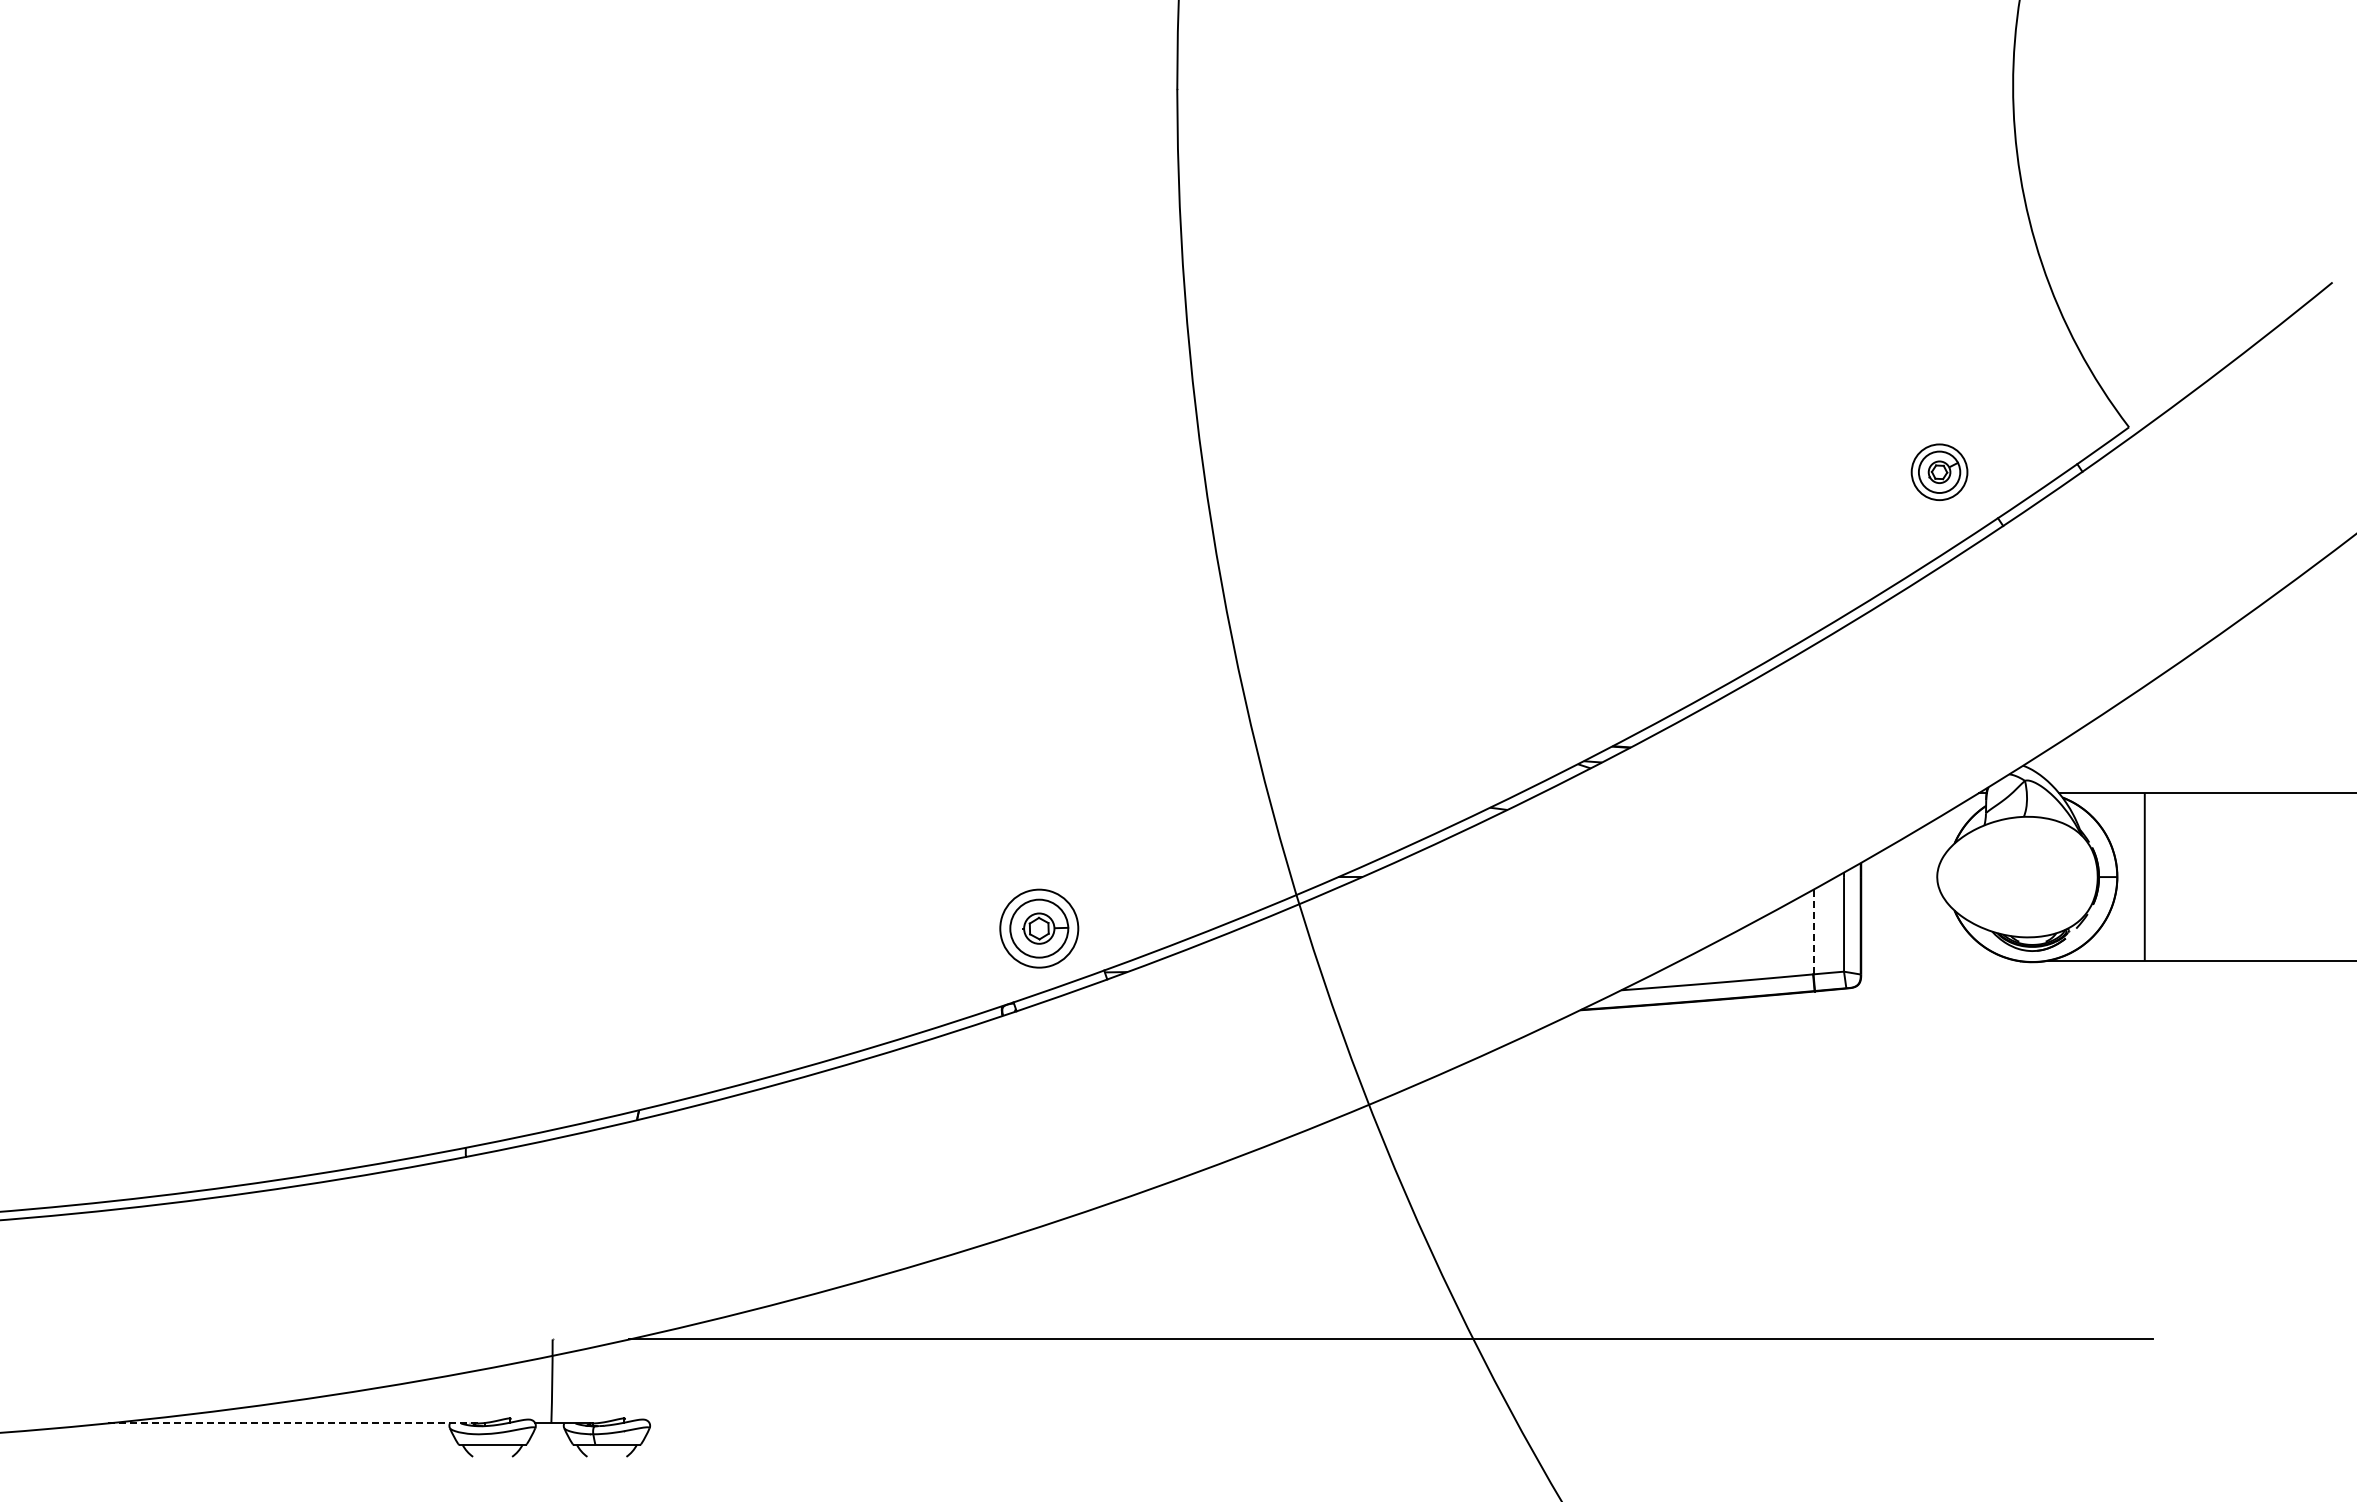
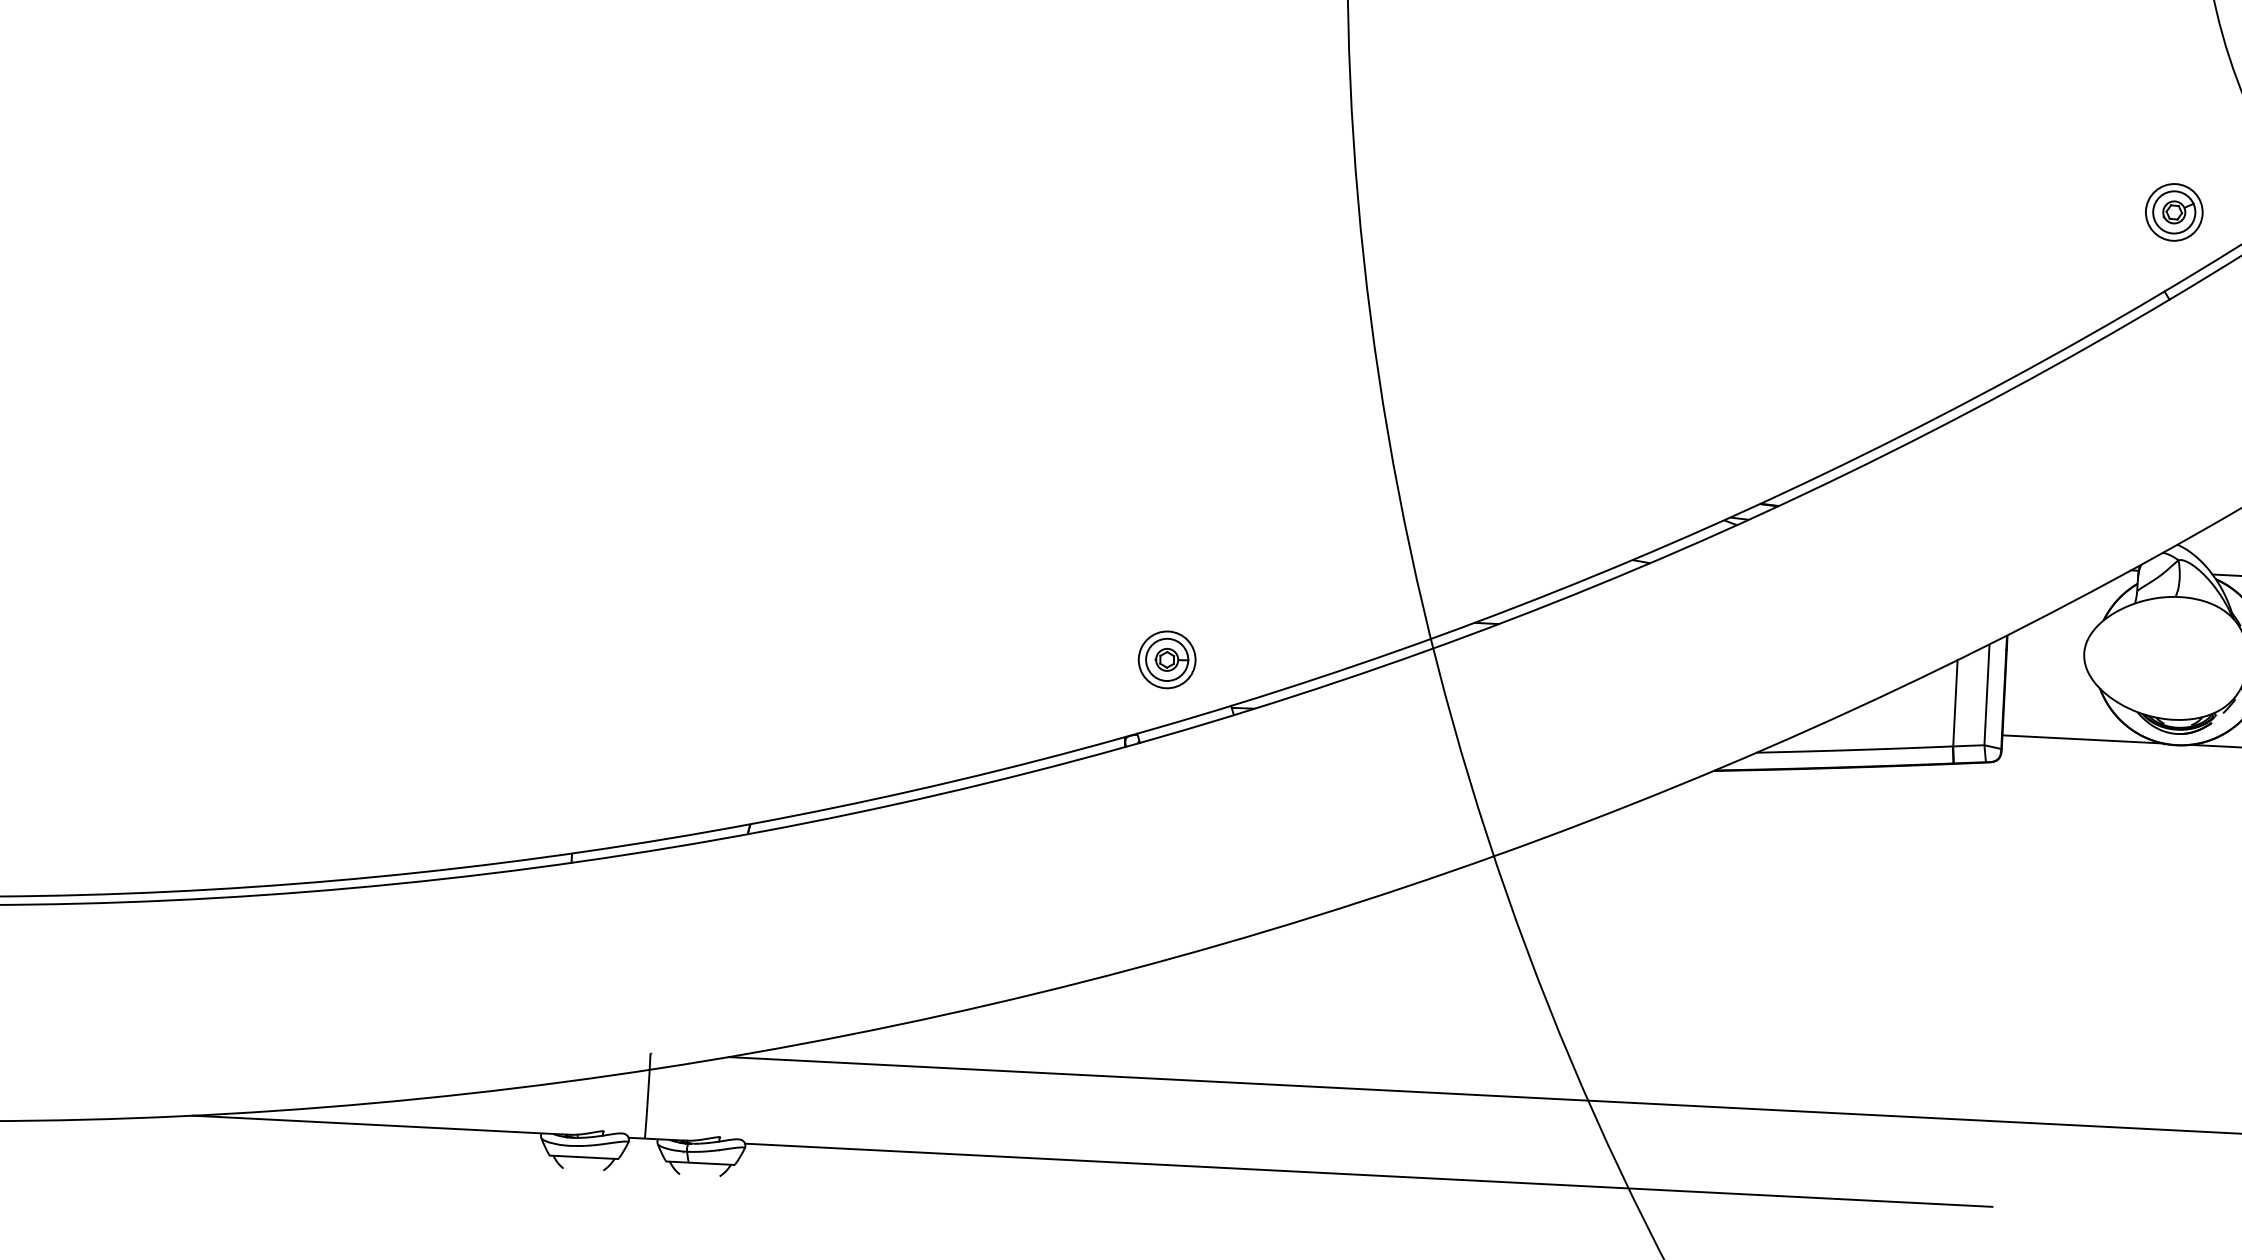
part: (1939, 471) -> (2174, 211), moved
part: (1038, 928) -> (1166, 659), size x0.71
line: (1813, 931) -> (1955, 702), dashed -> solid
line: (1939, 961) -> (2082, 739), added
line: (292, 1423) -> (381, 1125), dashed -> solid
line: (1261, 1423) -> (1367, 1175), added

